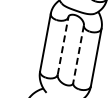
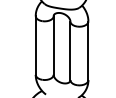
line: (62, 45) -> (53, 45), dashed -> solid
line: (78, 54) -> (70, 51), dashed -> solid

